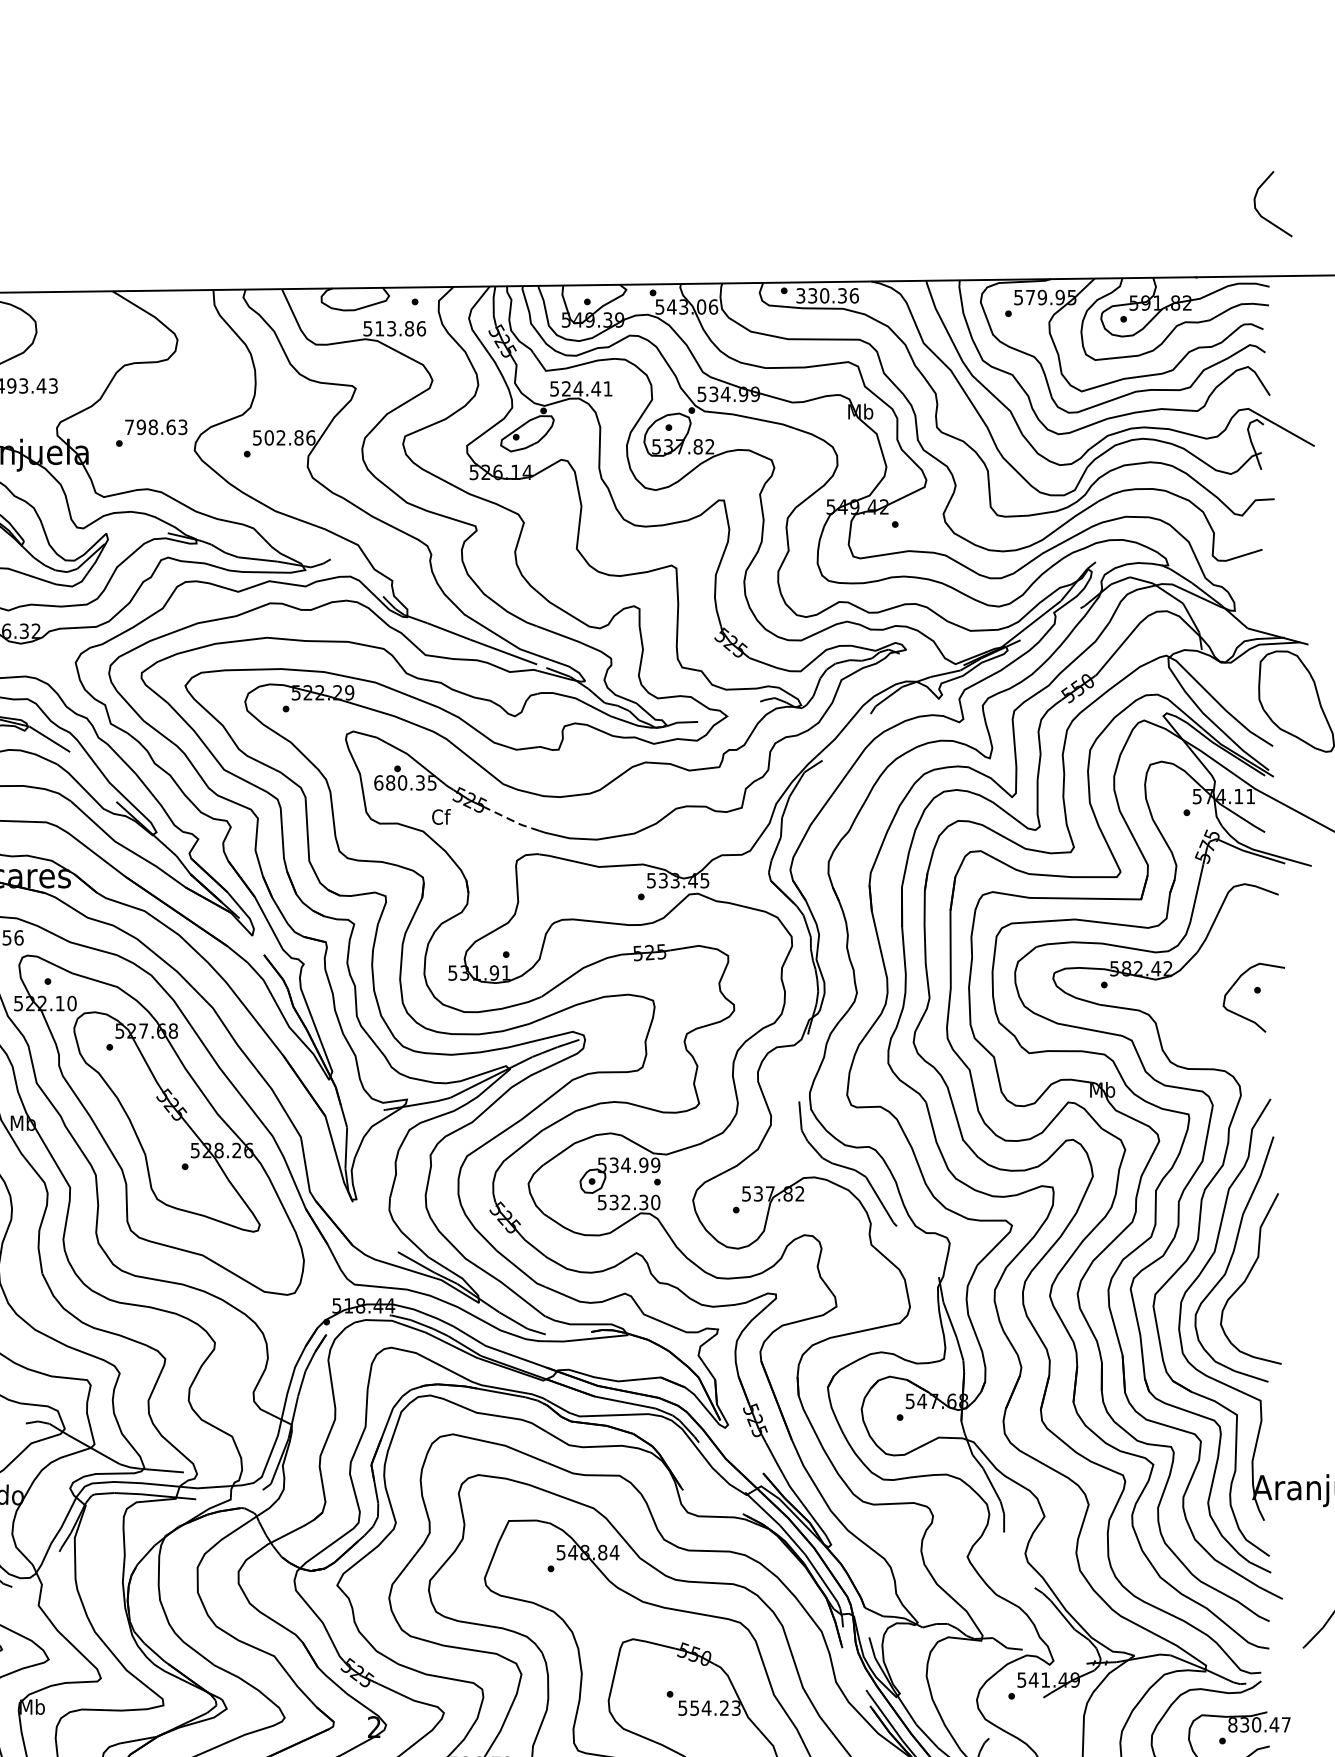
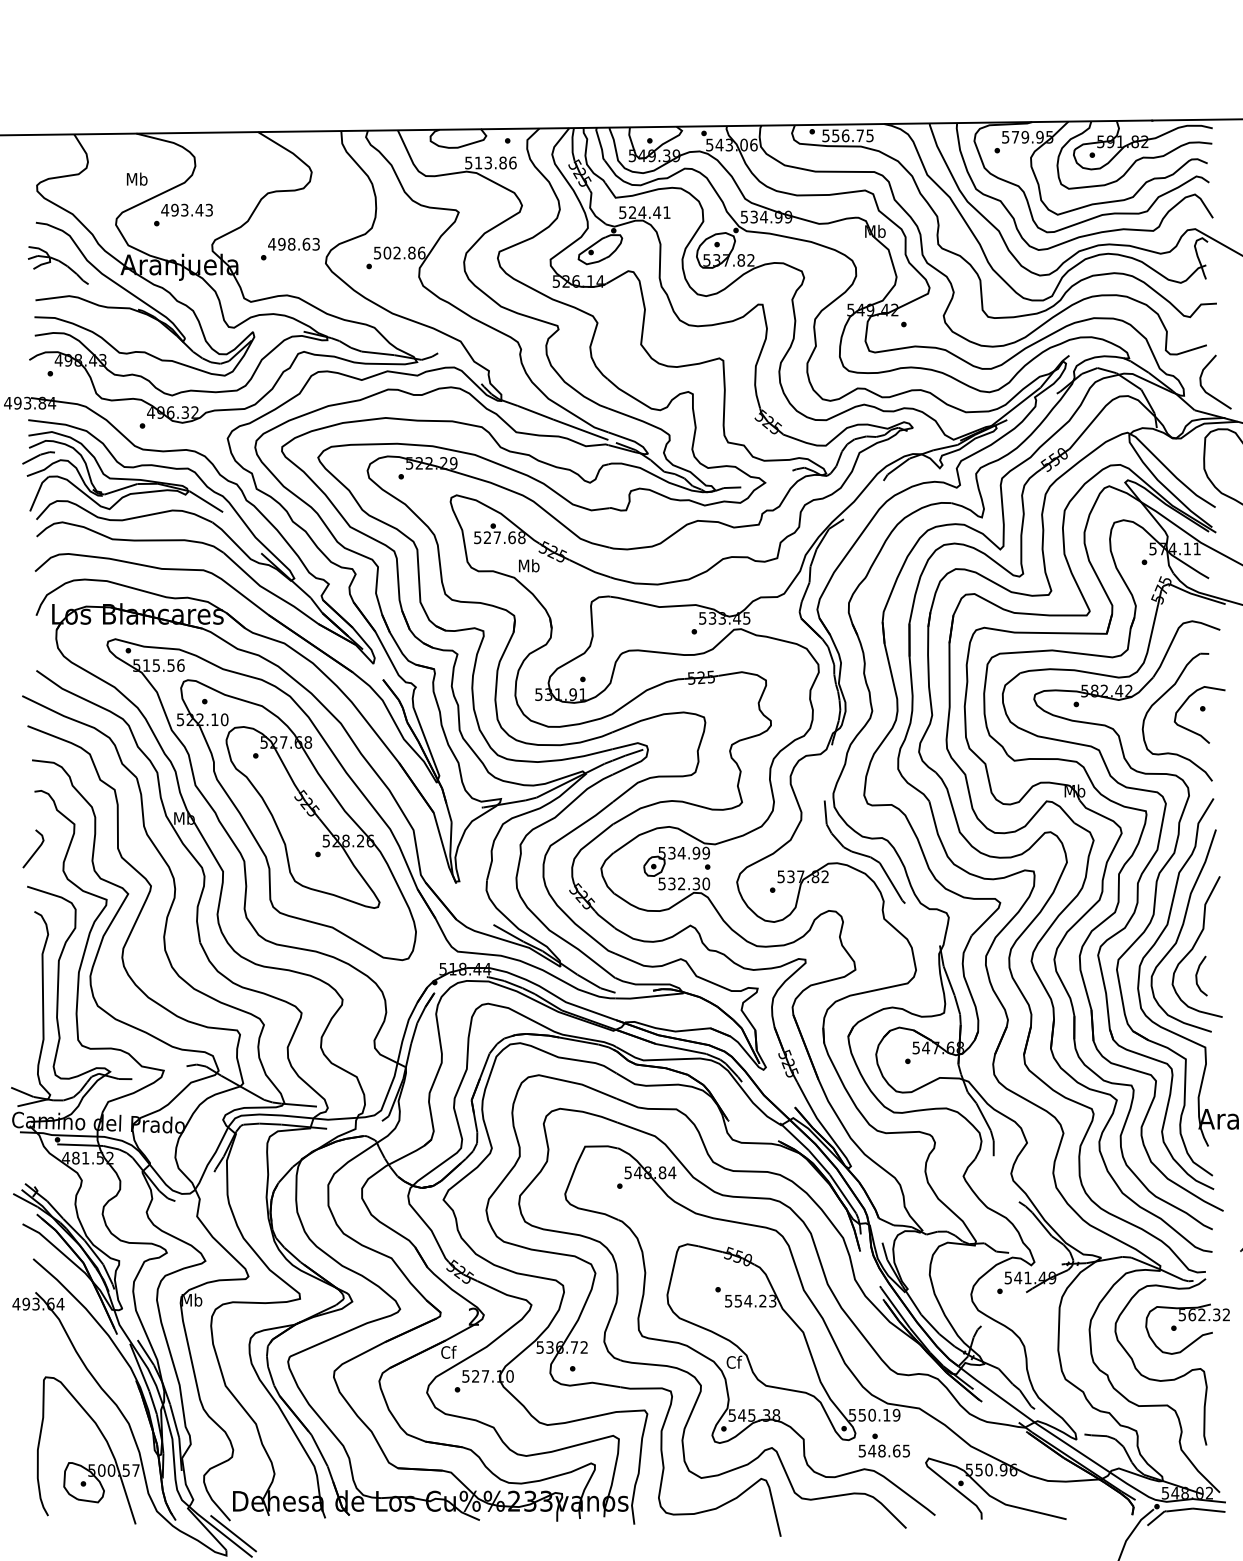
curve: (1259, 211) -> (1204, 388), moved
text: (826, 295) -> (847, 135), 330.36 -> 556.75
text: (130, 427) -> (272, 244), 798.63 -> 498.63
text: (405, 782) -> (499, 537), 680.35 -> 527.68
text: (441, 816) -> (529, 565), Cf -> Mb
line: (514, 821) -> (589, 569), dashed -> solid
part: (1207, 977) -> (1161, 698), added
curve: (1251, 1313) -> (1197, 975), added
text: (1259, 1724) -> (1204, 1314), 830.47 -> 562.32

